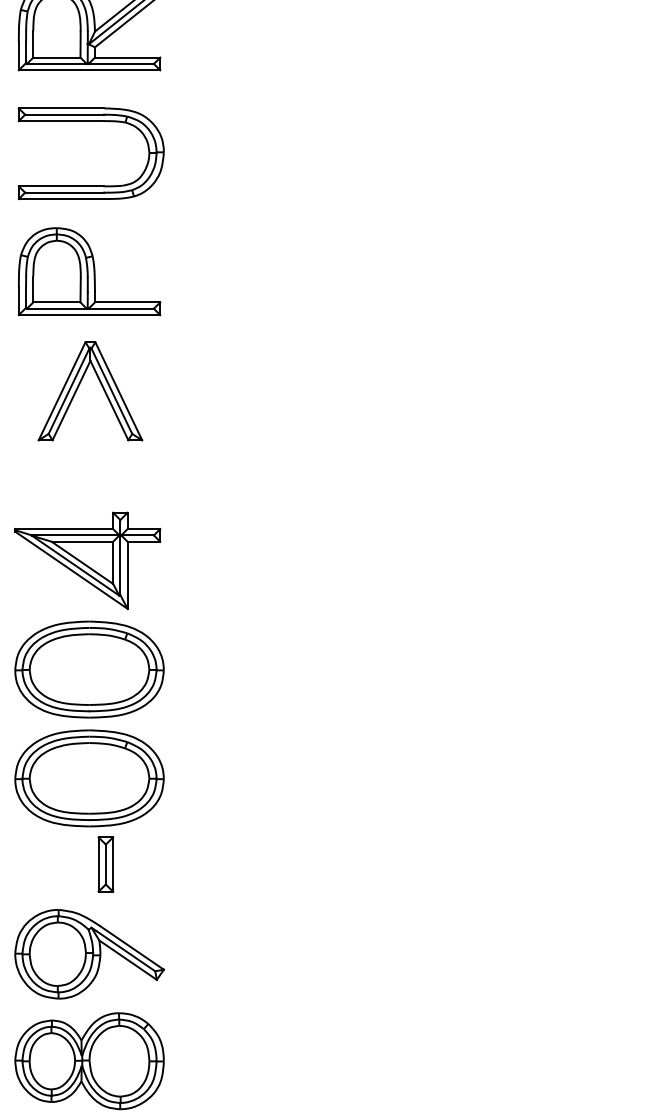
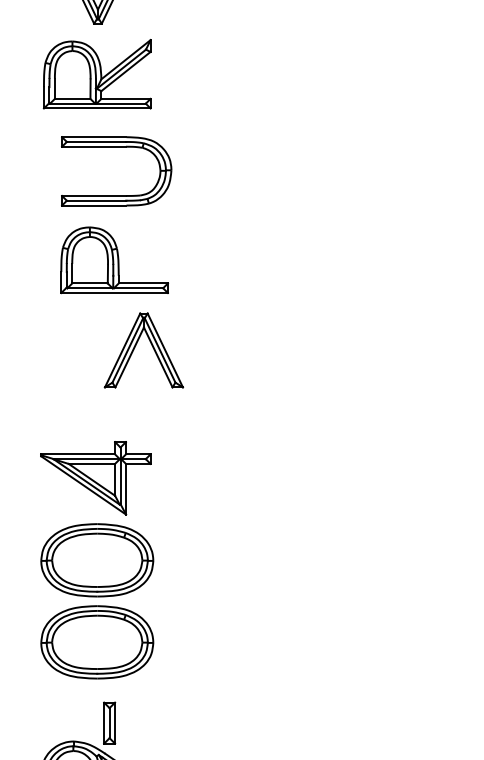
part: (90, 121) -> (116, 147), moved
part: (89, 271) -> (114, 260), moved
part: (79, 386) -> (135, 346), moved
part: (105, 864) -> (109, 723), moved

